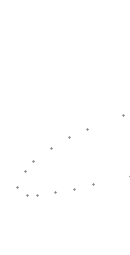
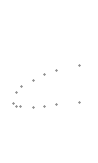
part: (27, 191) -> (16, 104), size x0.6

